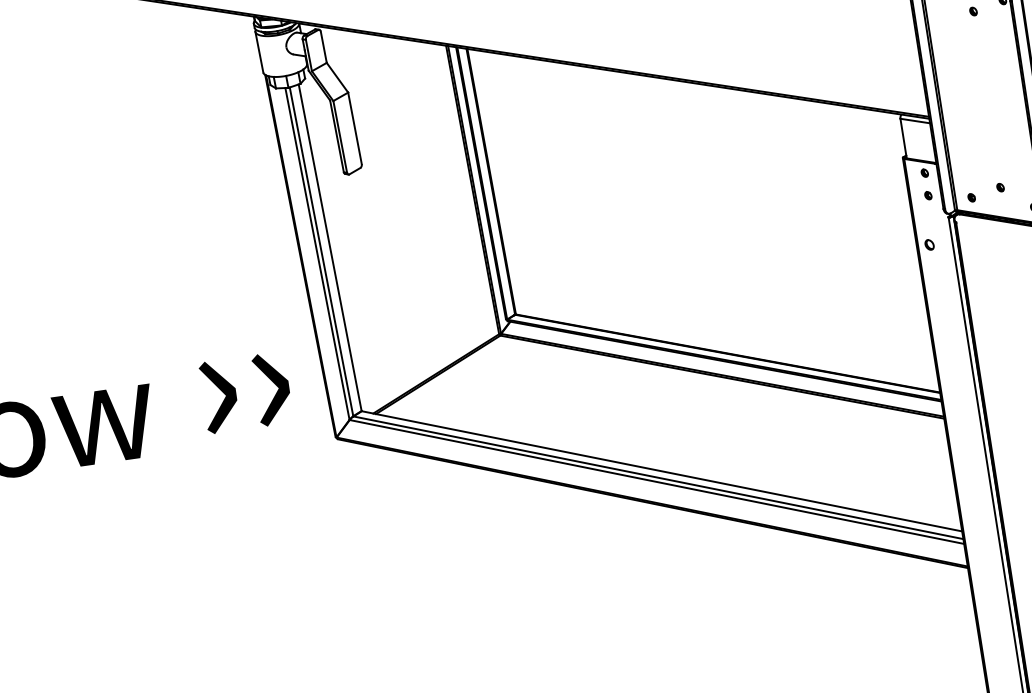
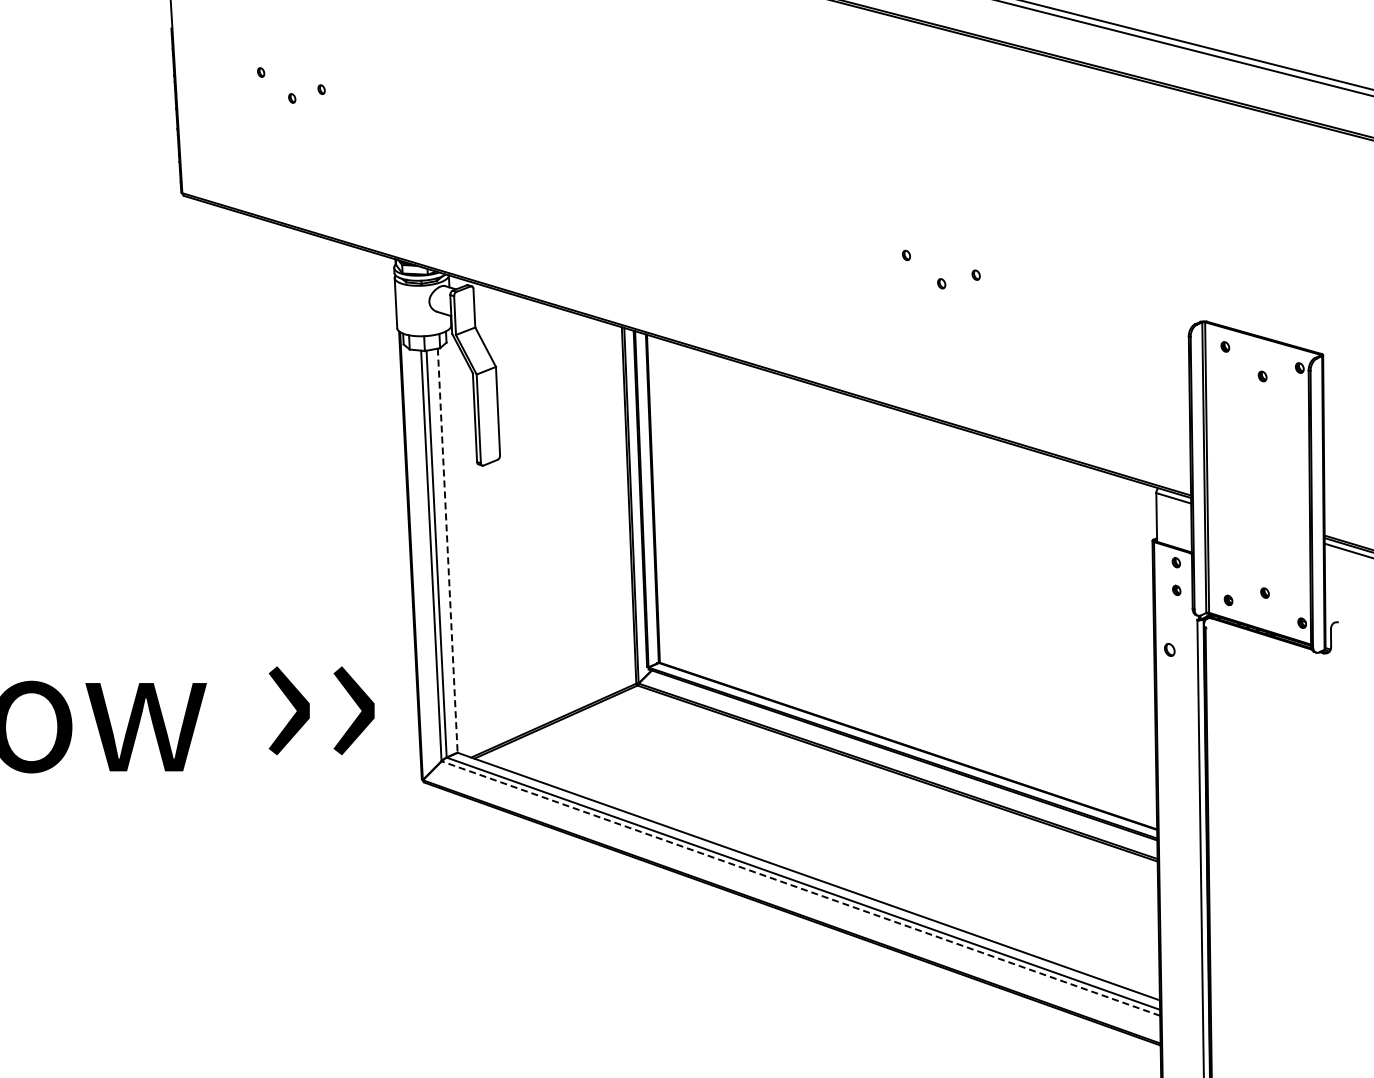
line: (330, 248) -> (447, 551), solid -> dashed
line: (656, 481) -> (800, 888), solid -> dashed

